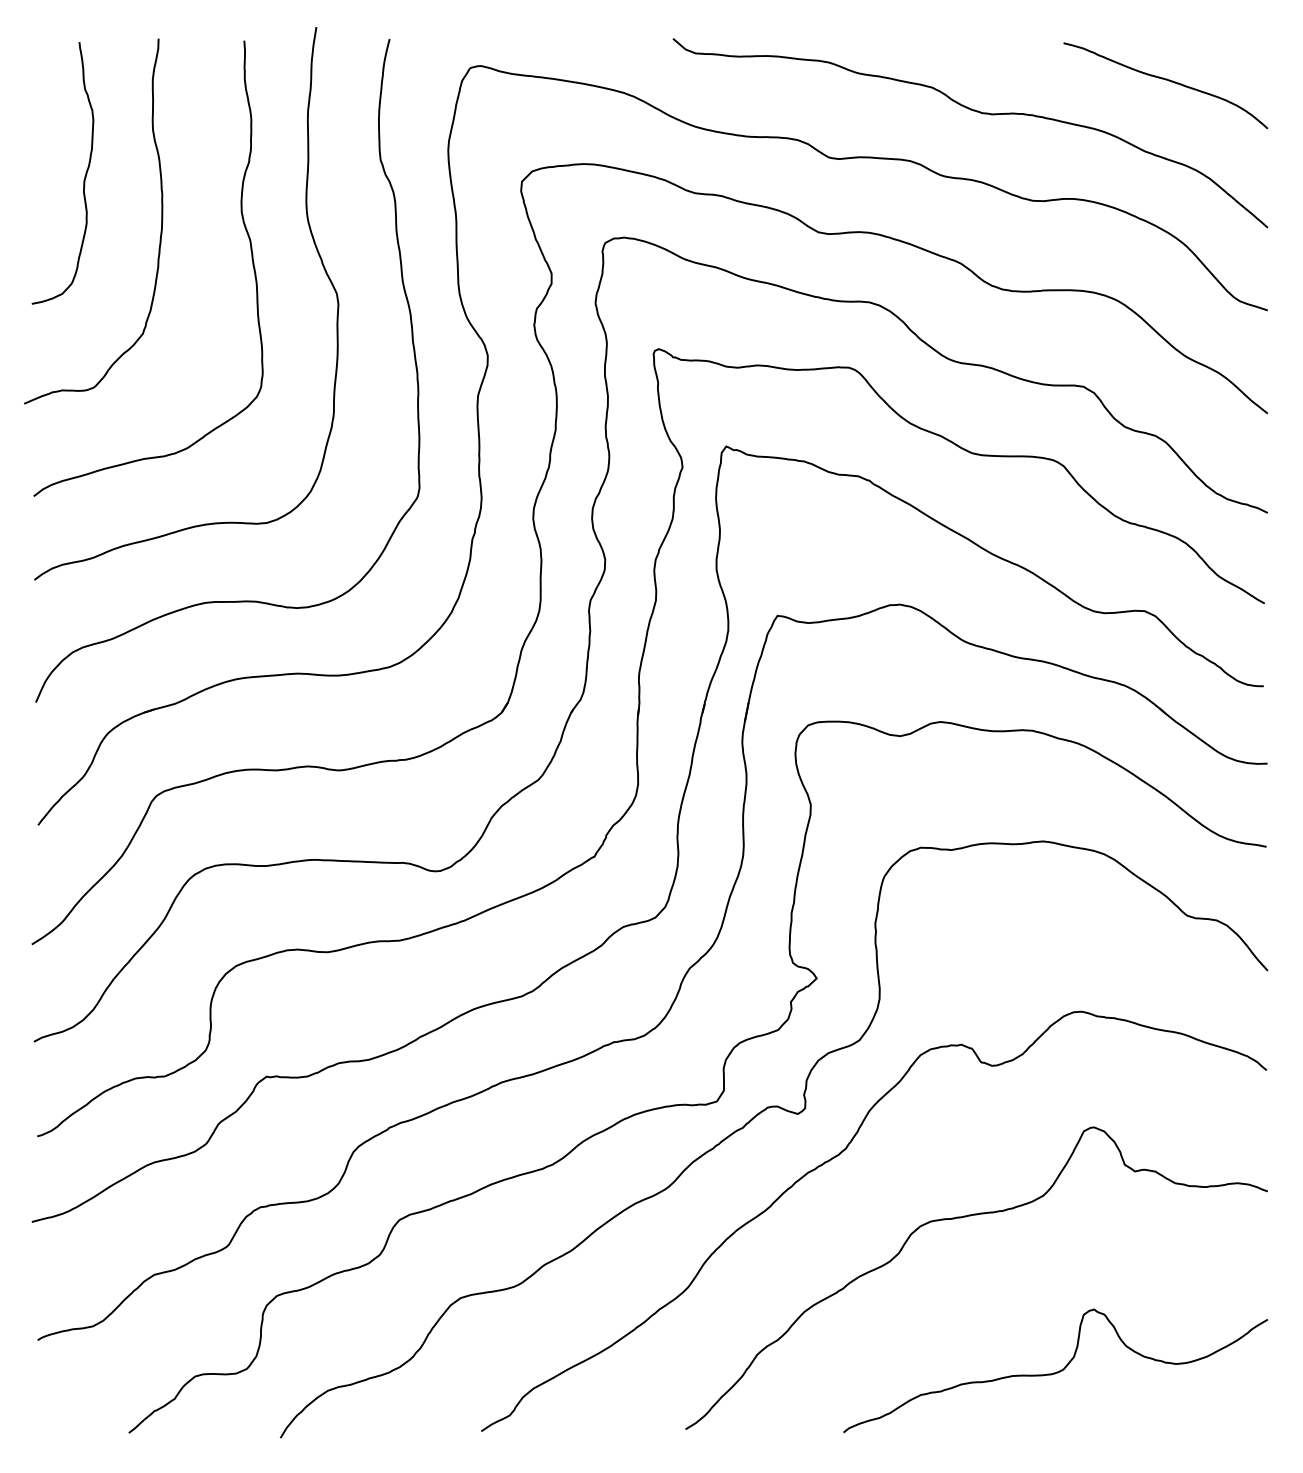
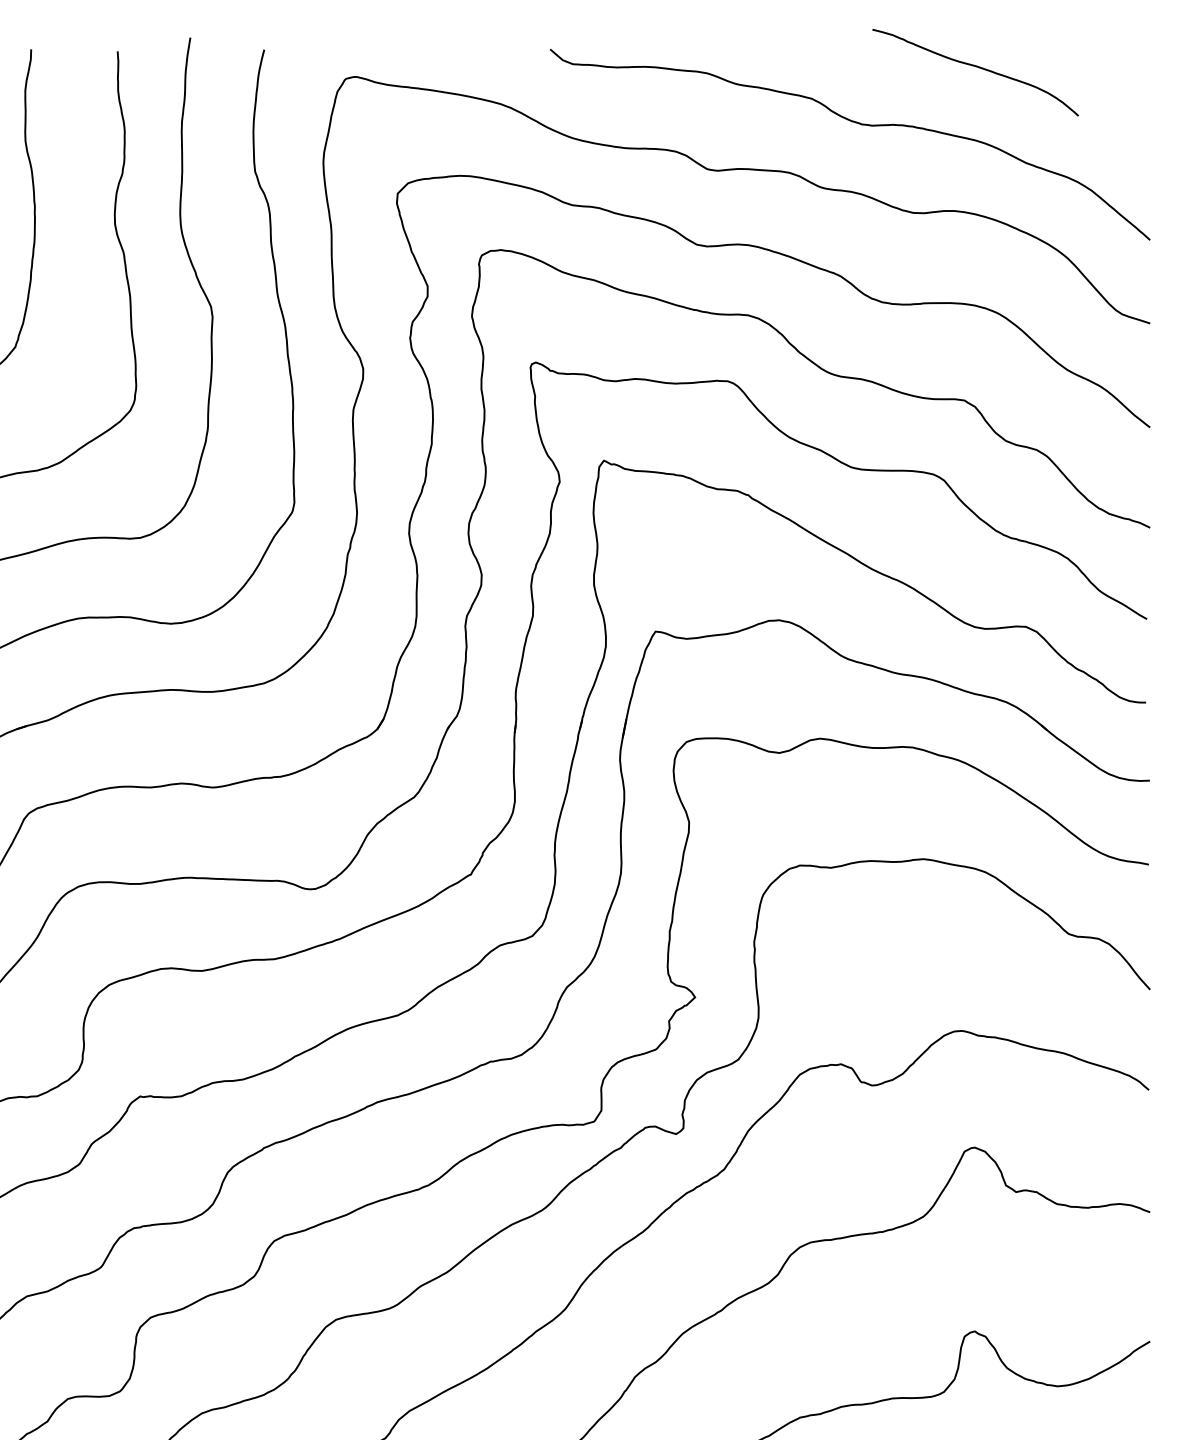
curve: (1165, 80) -> (975, 67), moved

